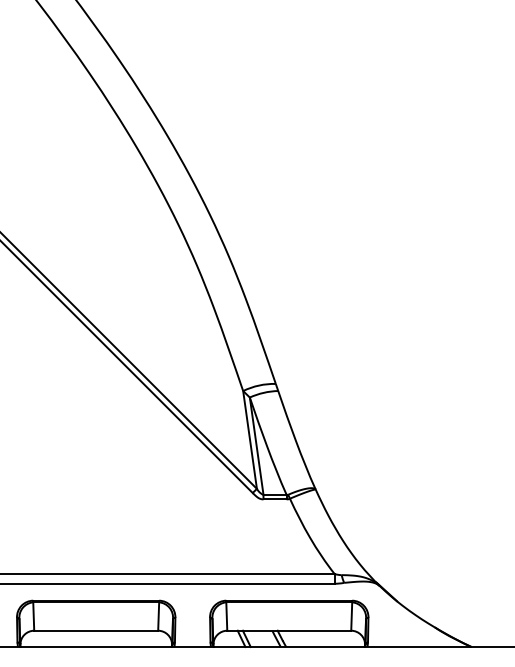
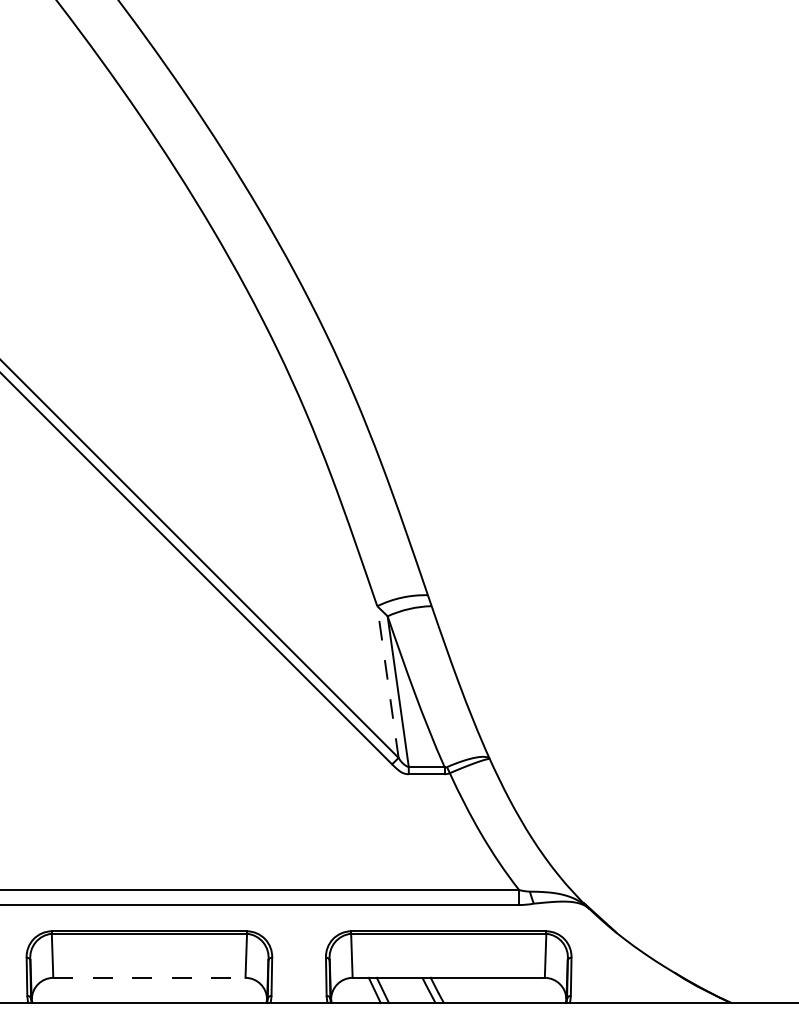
line: (249, 439) -> (387, 681), solid -> dashed
line: (96, 630) -> (149, 977), solid -> dashed

